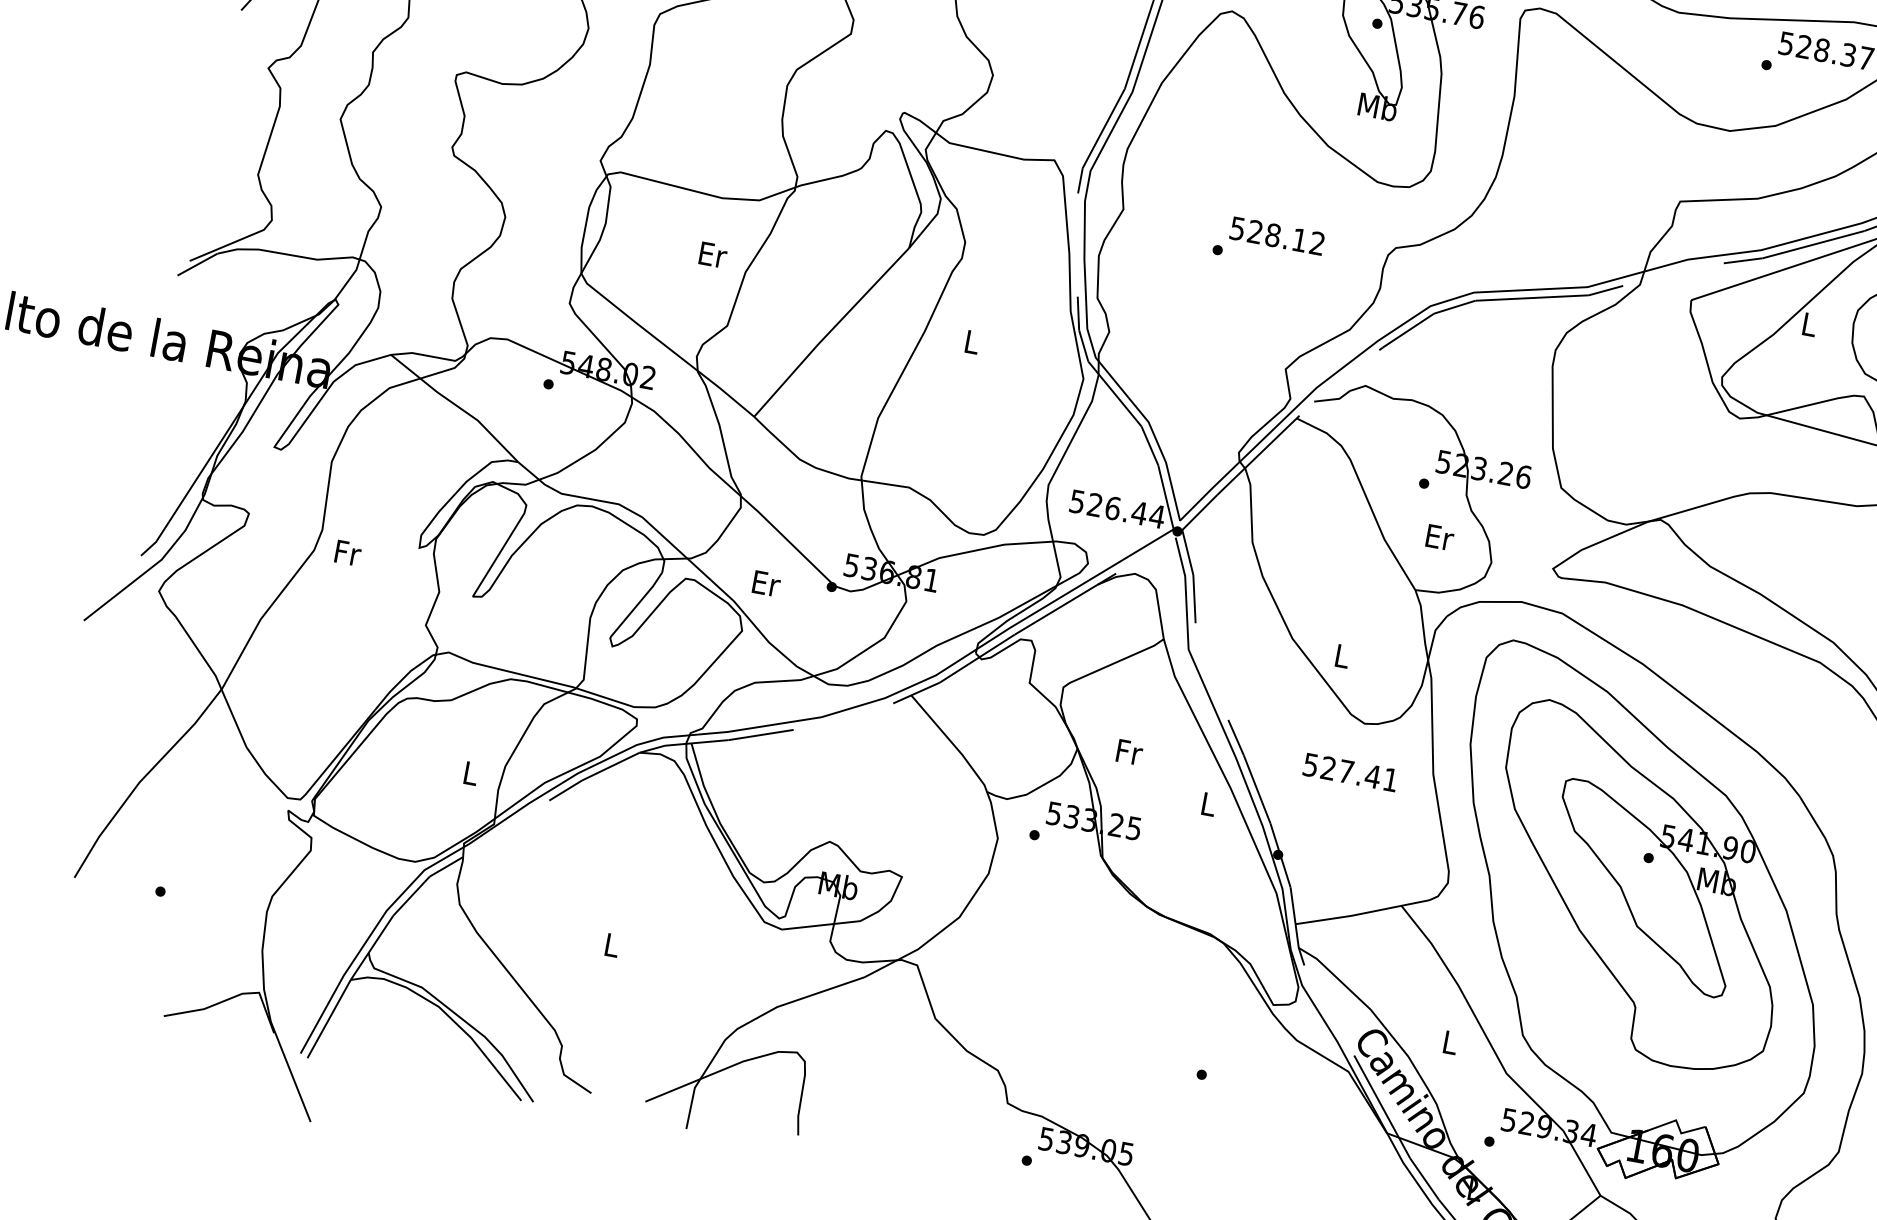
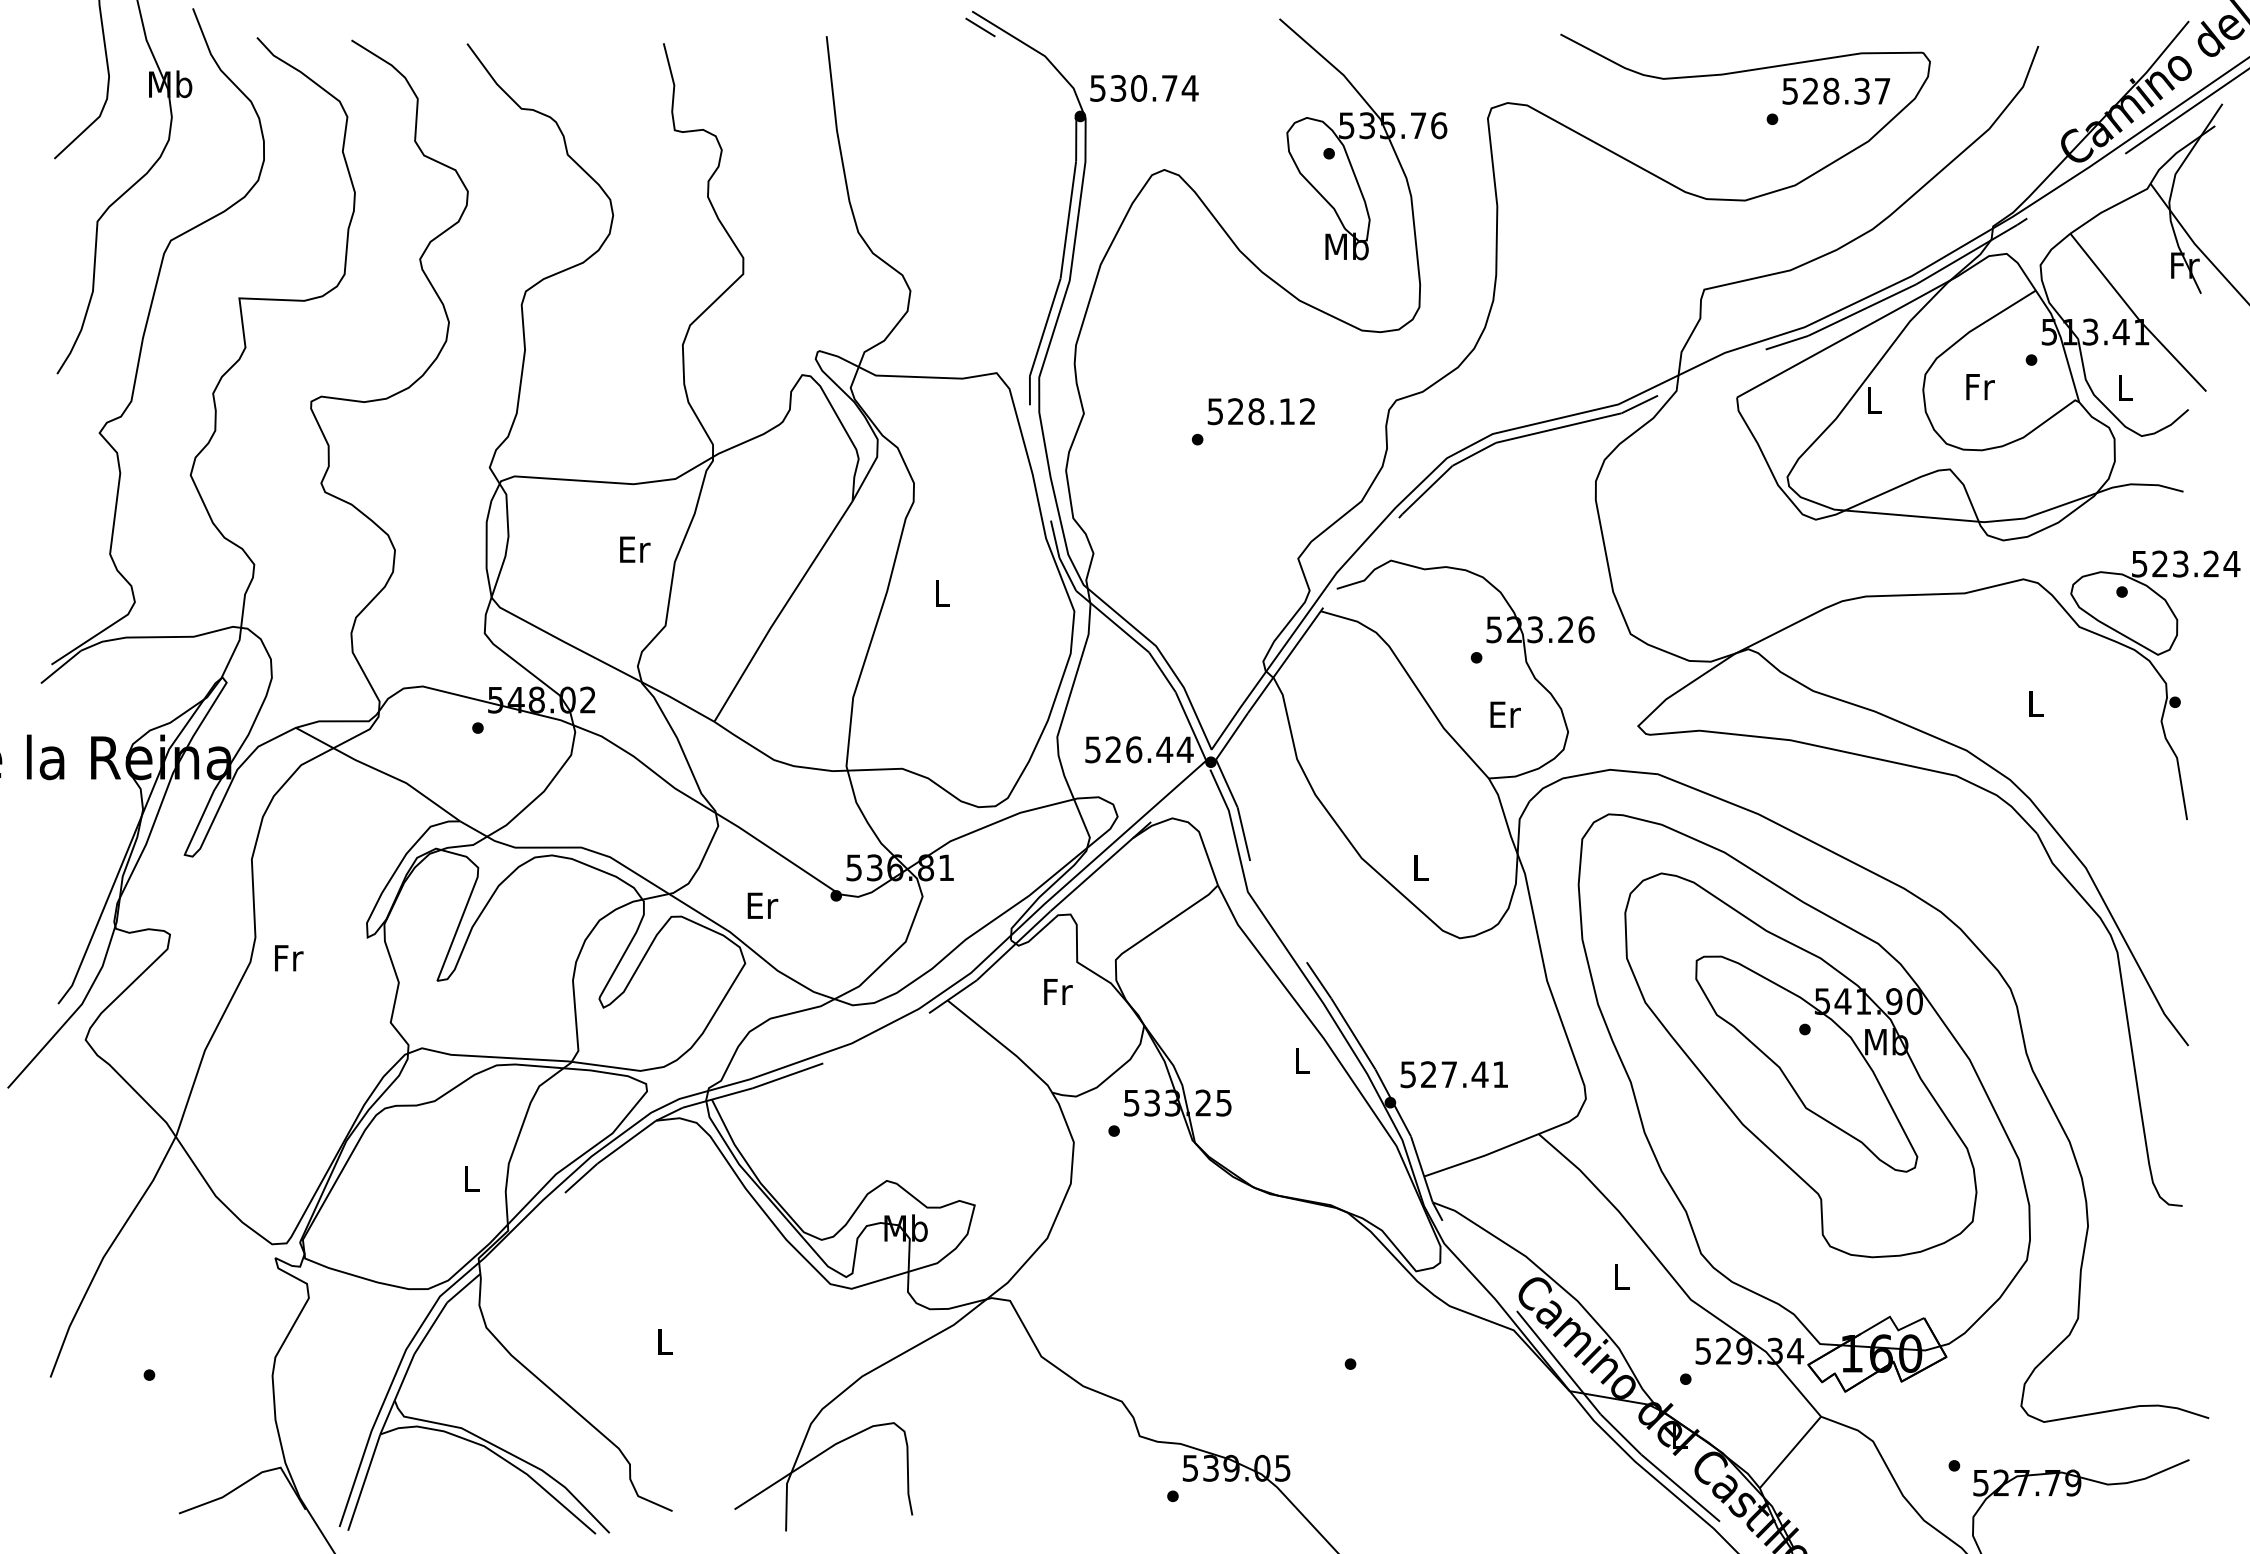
text: (1129, 752) -> (1058, 991), moved
text: (1349, 772) -> (1453, 1074), moved

